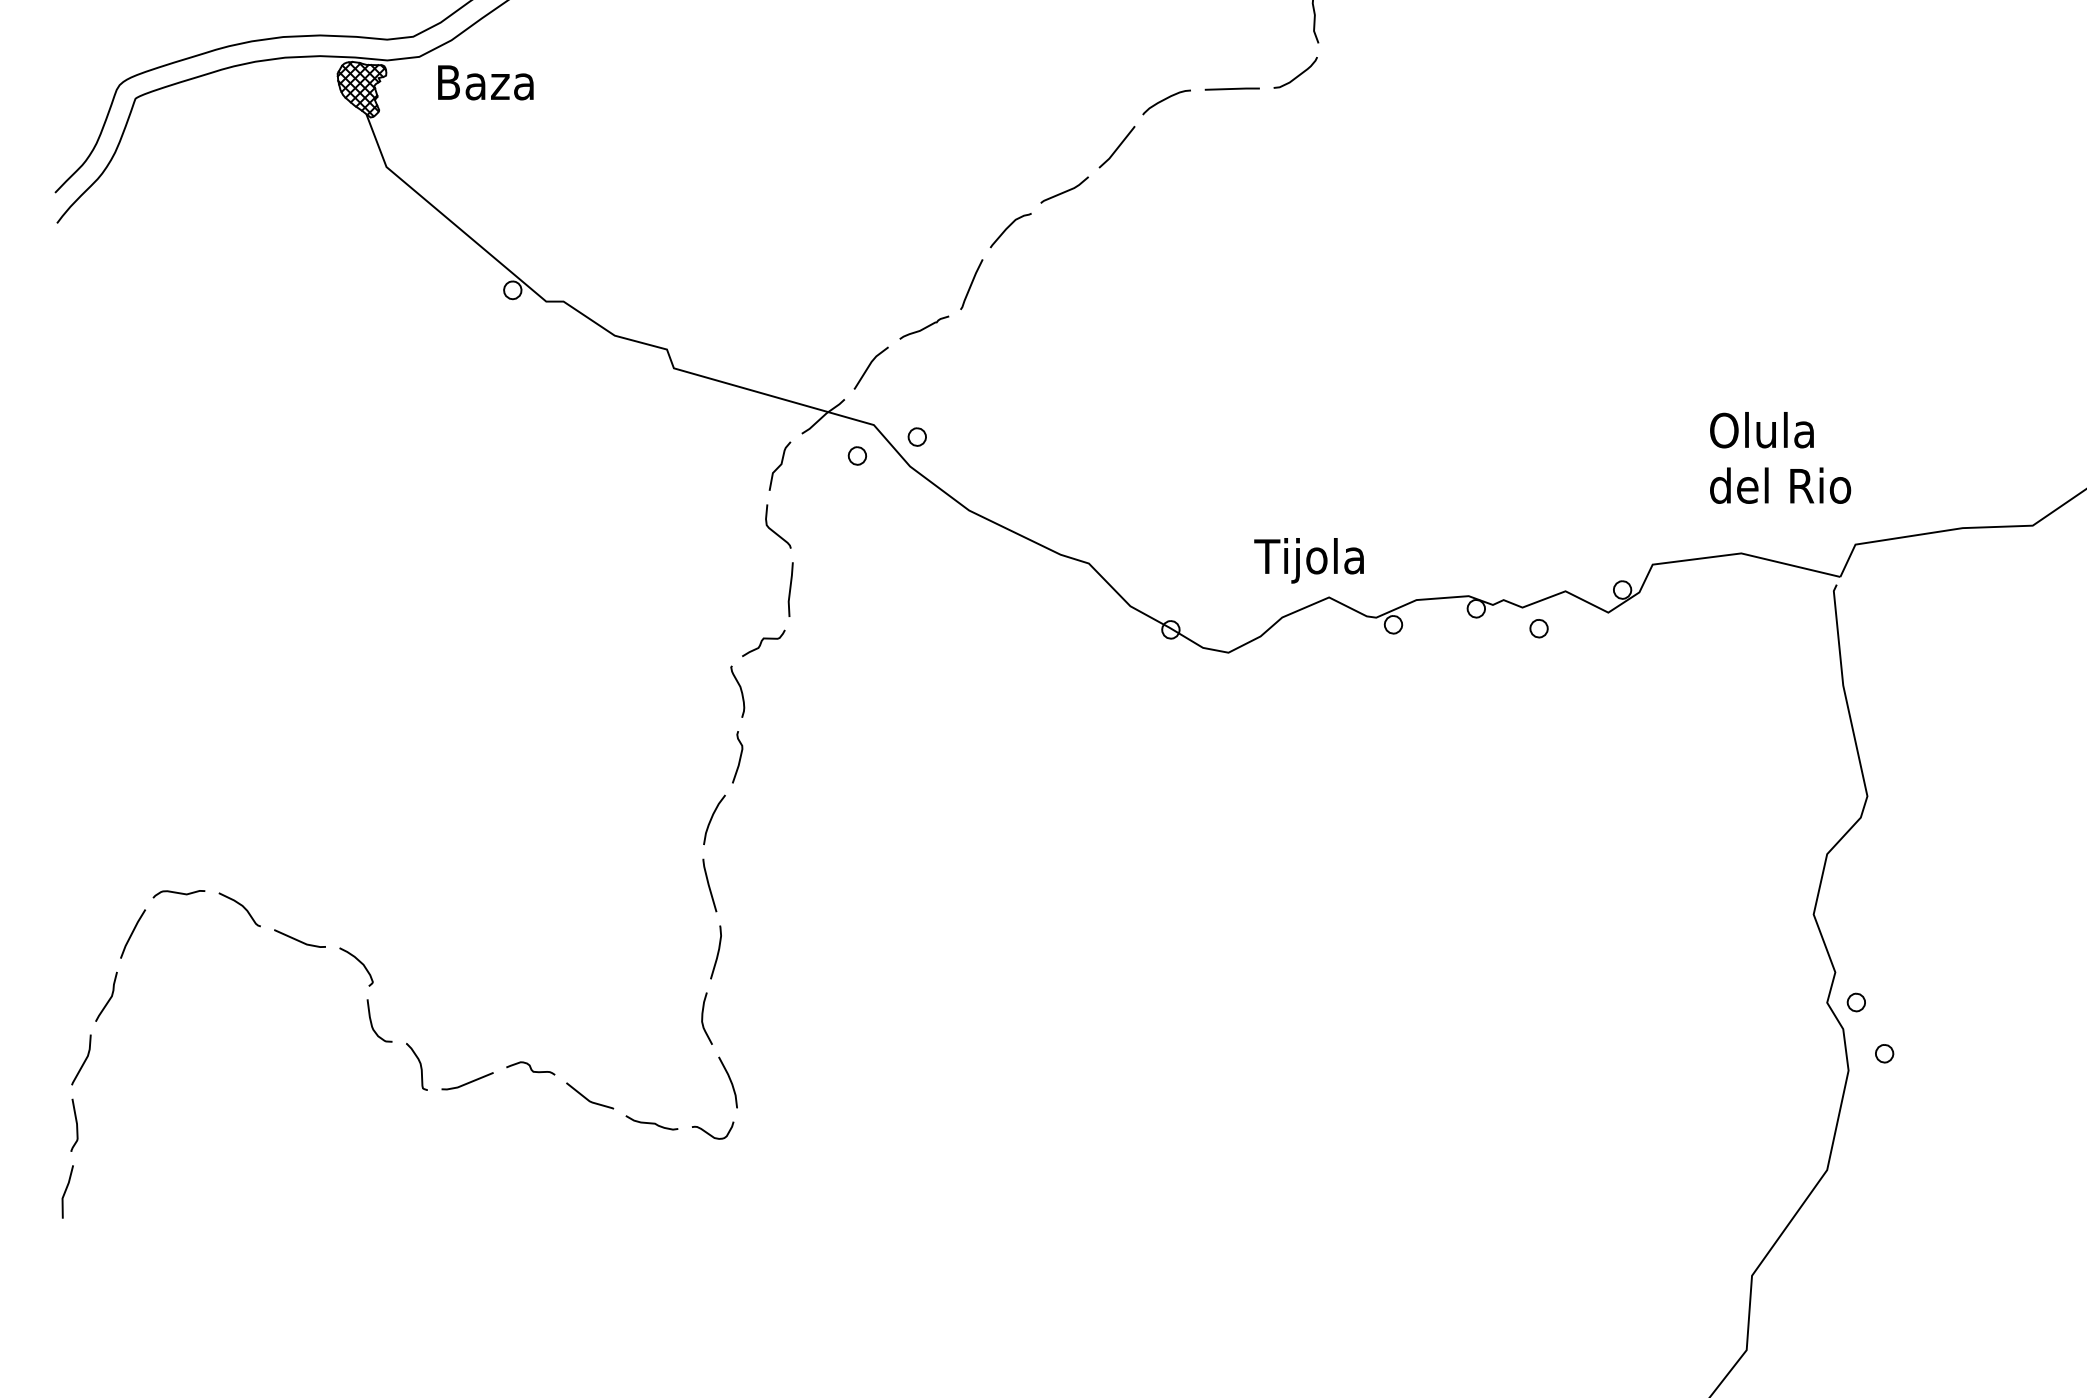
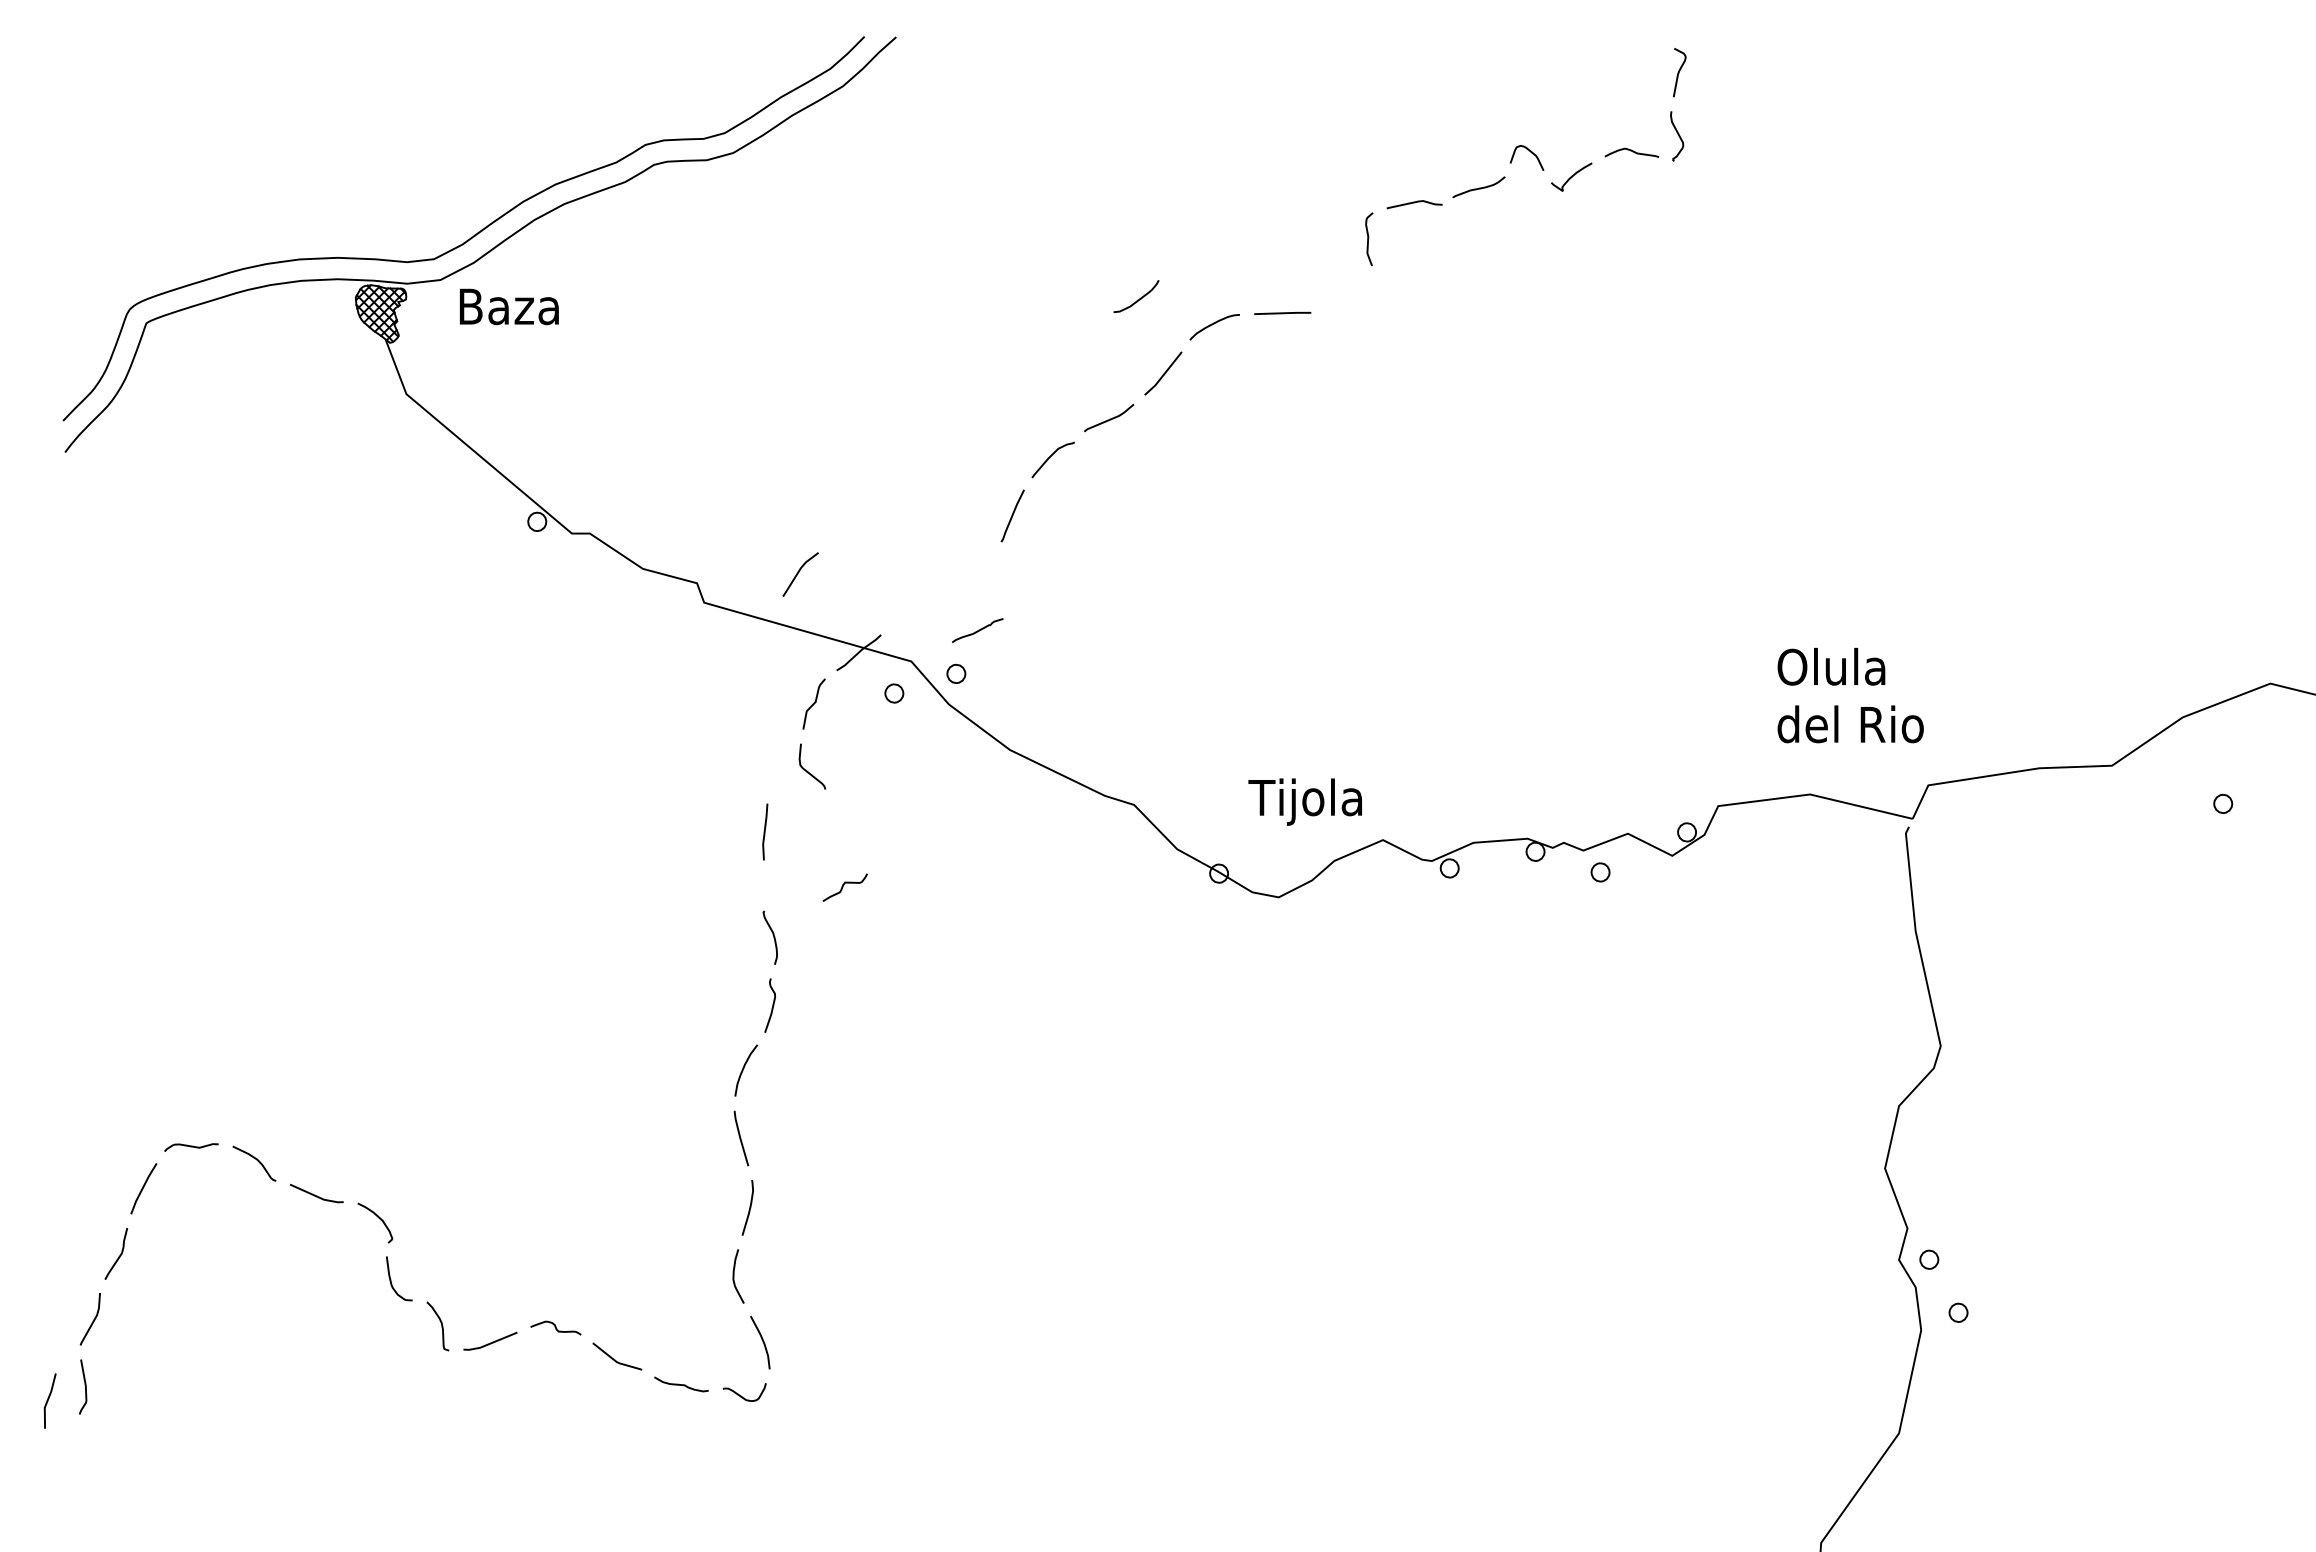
curve: (1296, 75) -> (1137, 299), moved
curve: (924, 327) -> (977, 630), moved
line: (869, 368) -> (798, 574), moved
text: (1308, 560) -> (1304, 801), moved
line: (790, 589) -> (765, 831), moved
curve: (762, 643) -> (843, 887), moved
line: (67, 1190) -> (49, 1399), moved

